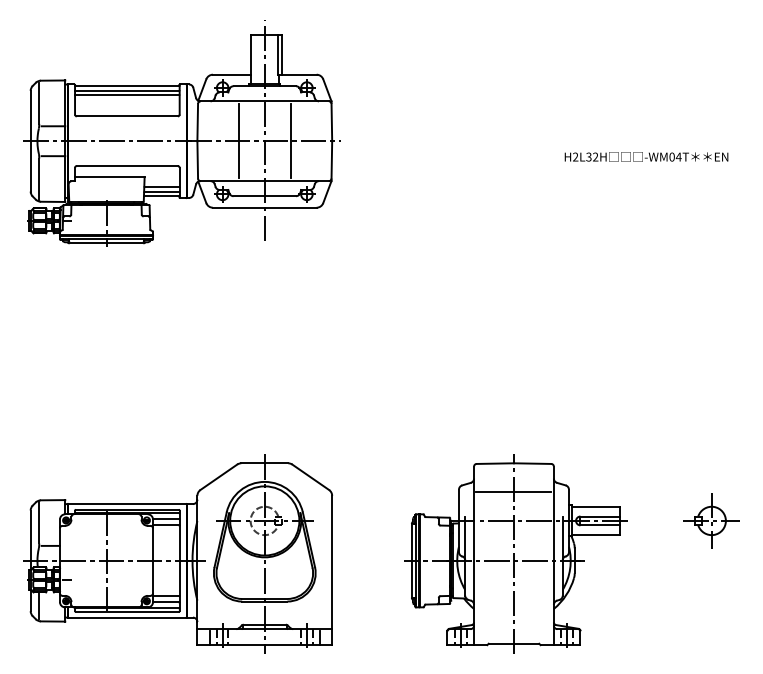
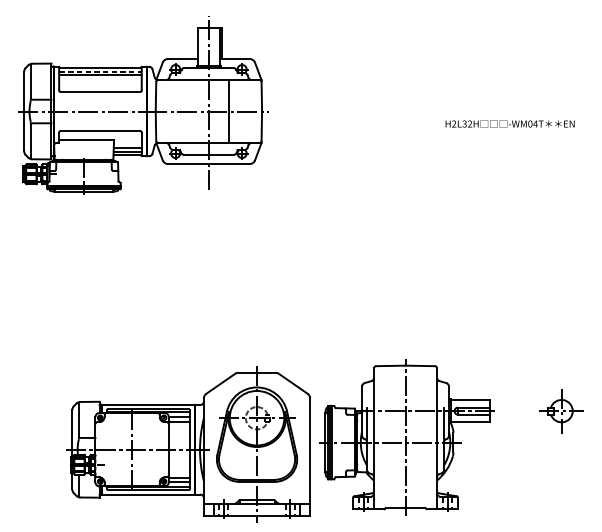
line: (127, 90) -> (100, 71), solid -> dashed
line: (239, 140) -> (188, 110), removed
line: (513, 492) -> (405, 388), removed
part: (177, 553) -> (188, 443), moved

